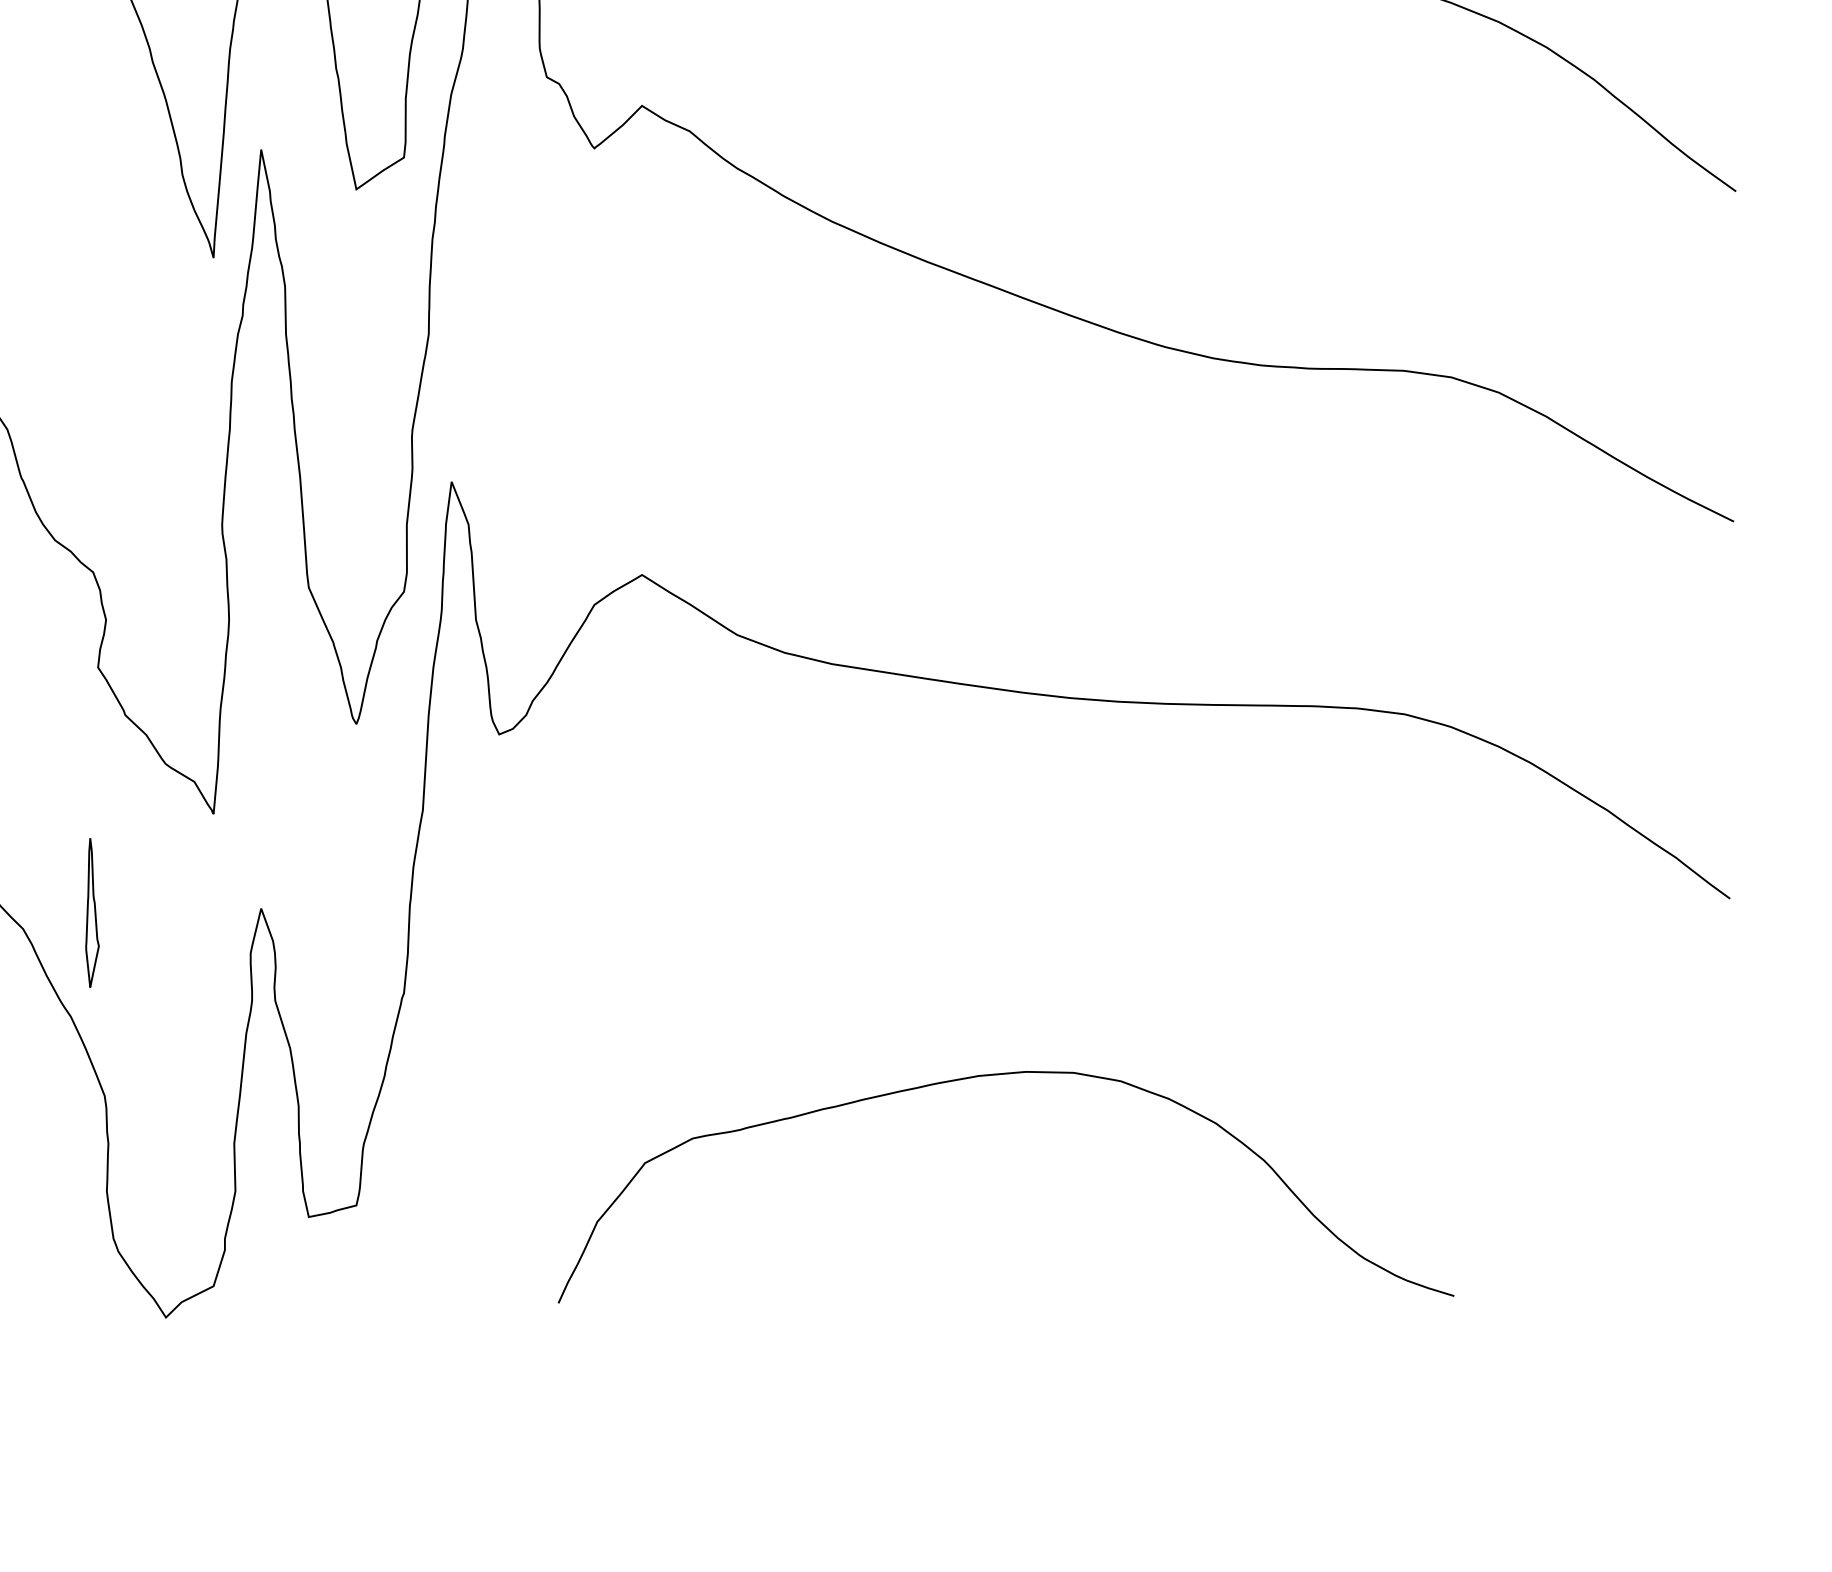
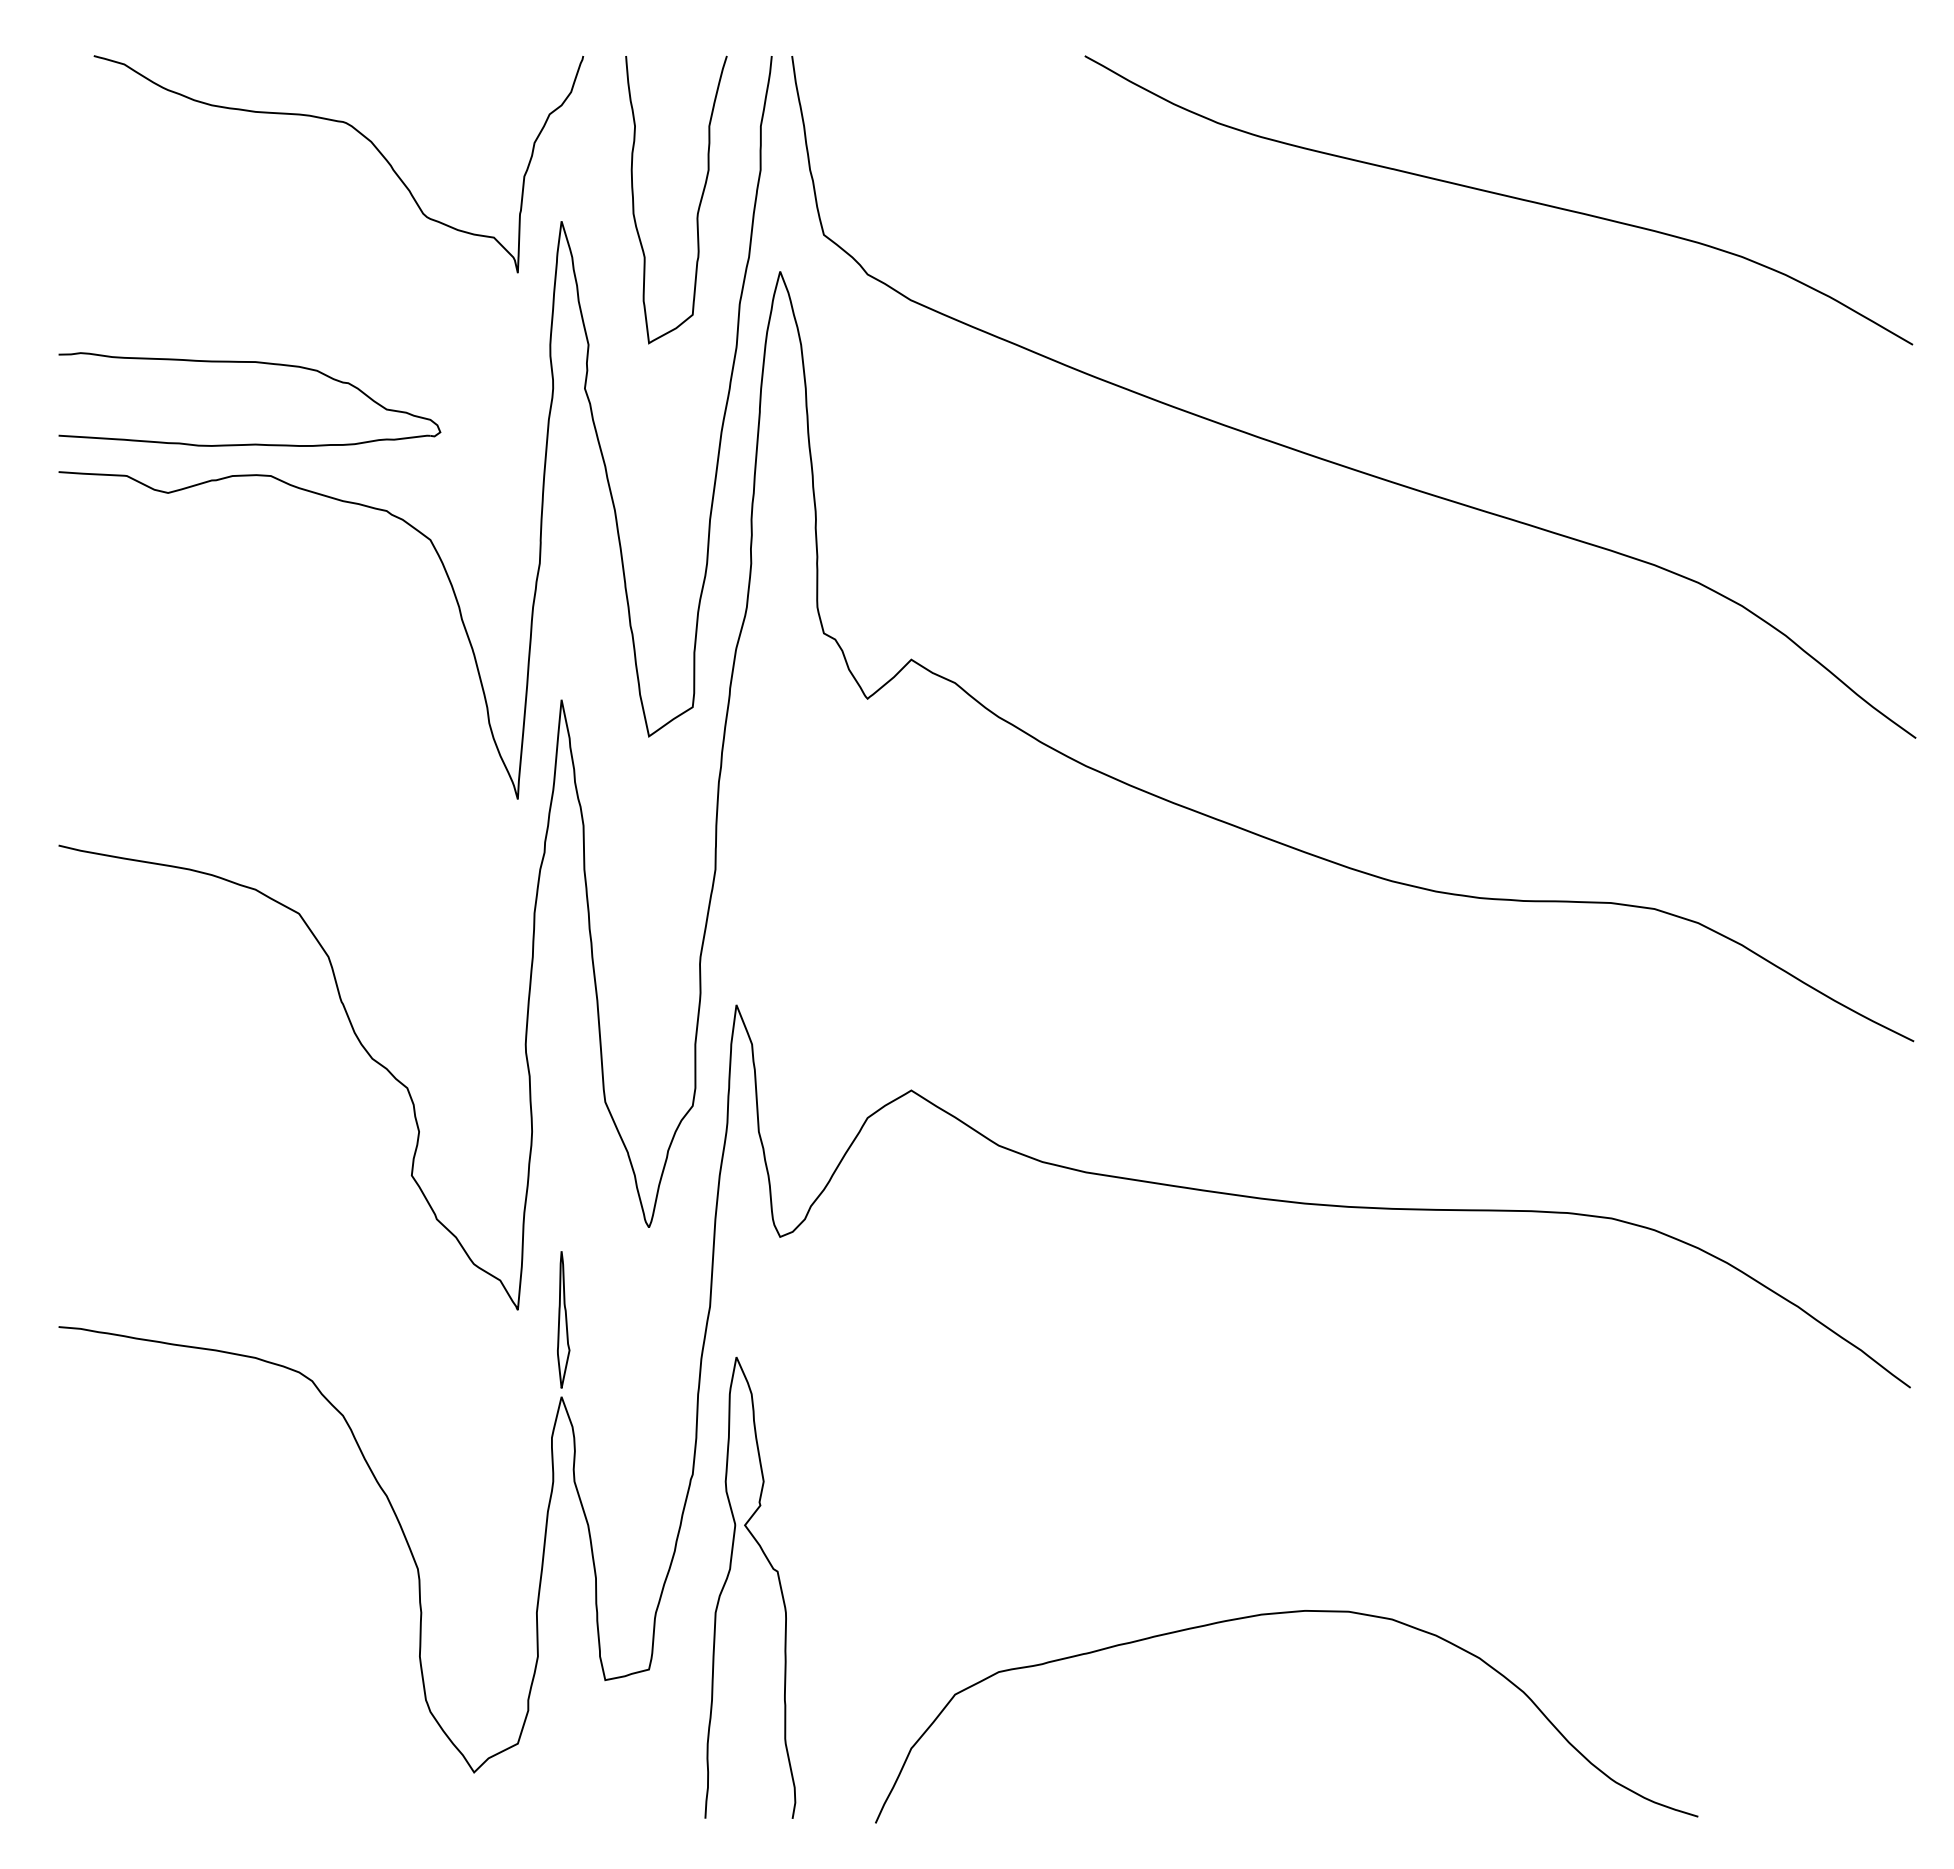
part: (92, 912) -> (563, 1319), moved
curve: (996, 1075) -> (1277, 1614), moved
curve: (441, 1108) -> (727, 1580), added

